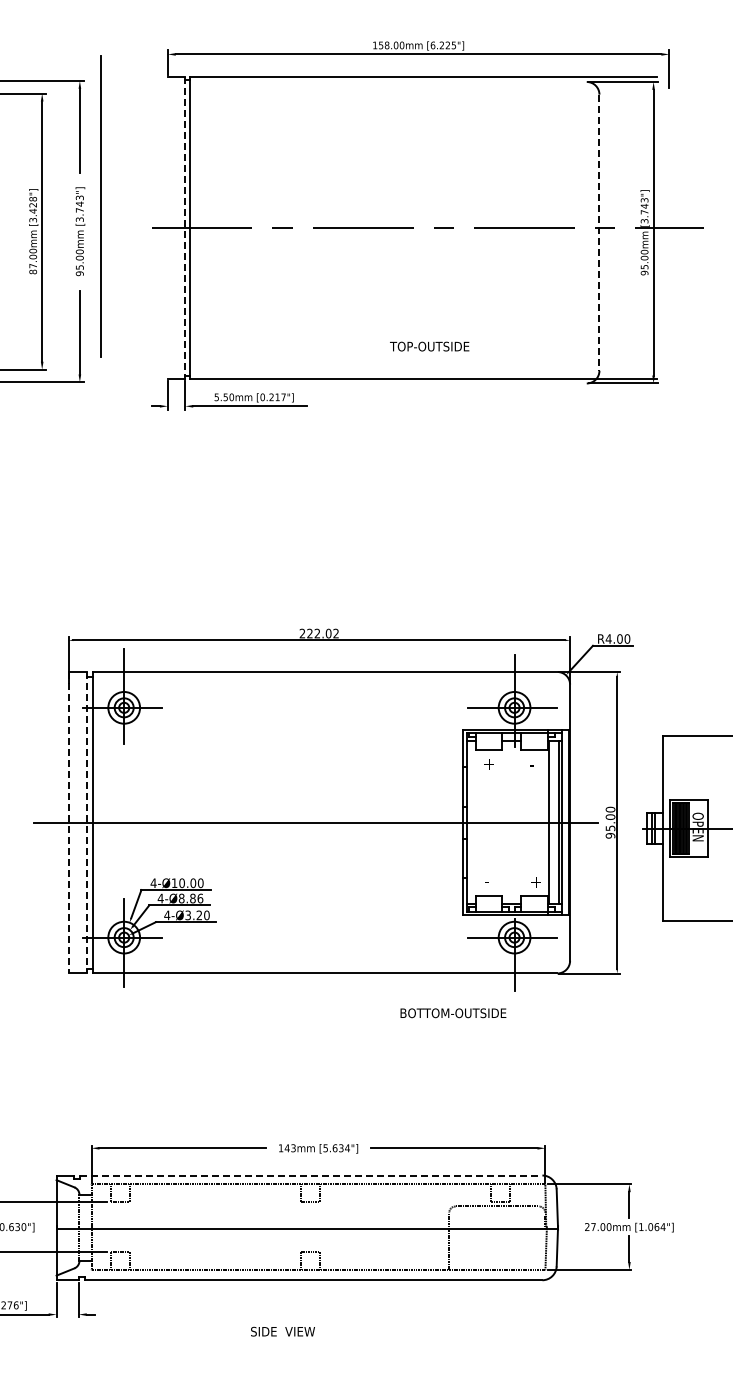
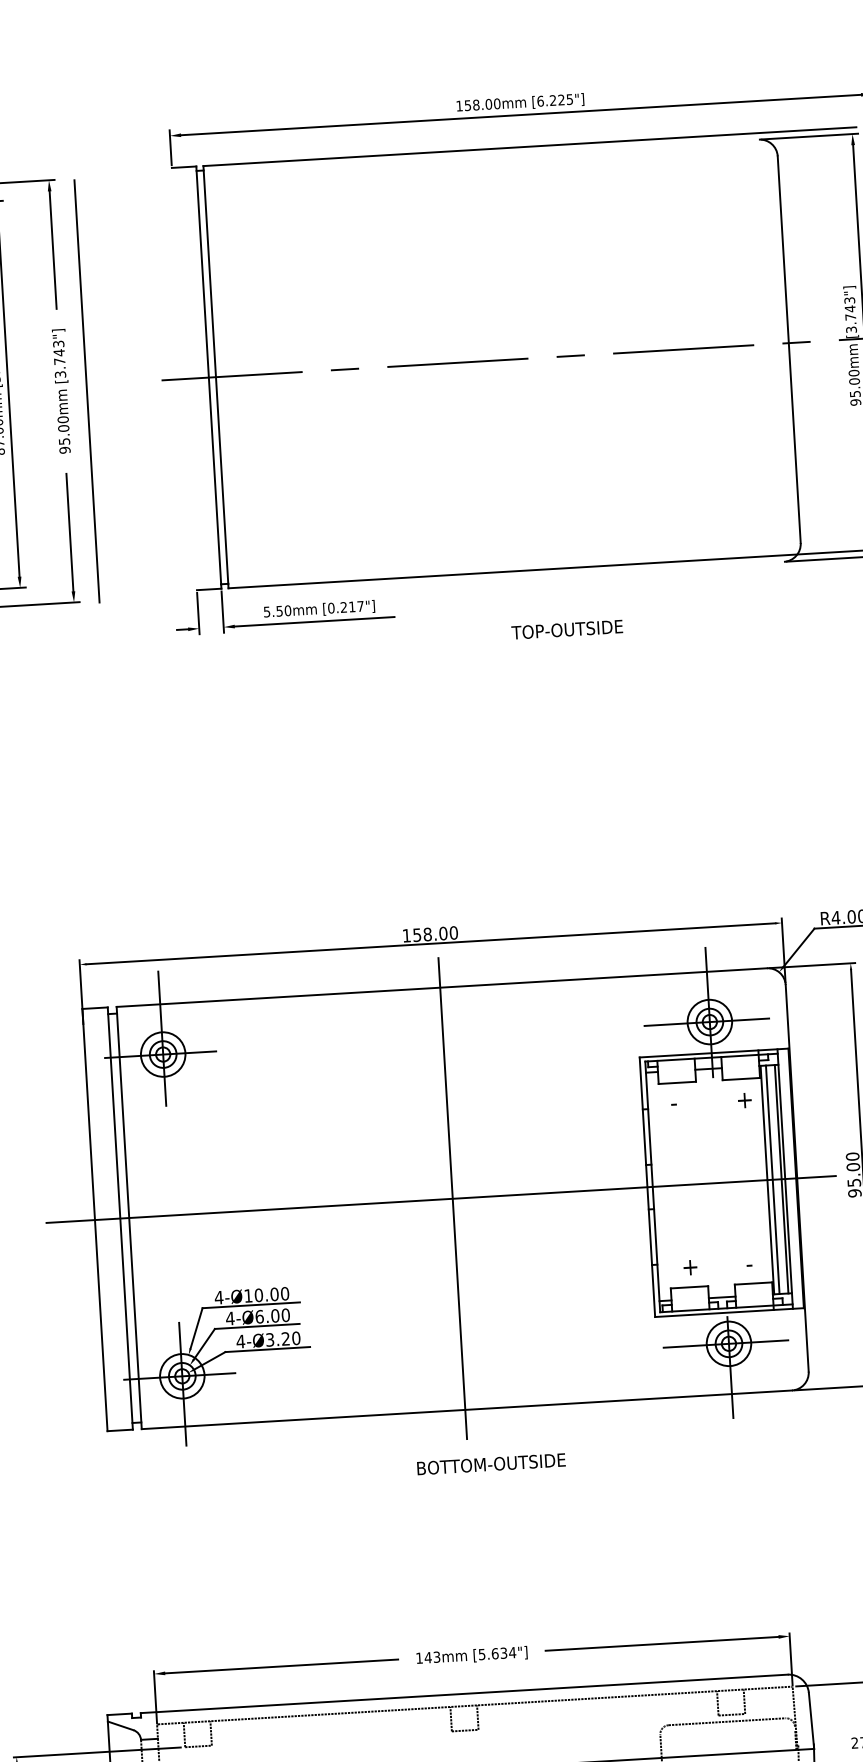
line: (100, 206) -> (86, 391), moved
line: (185, 226) -> (209, 375), dashed -> solid
line: (599, 233) -> (789, 350), dashed -> solid
text: (429, 346) -> (566, 629), moved
text: (319, 633) -> (430, 934), 222.02 -> 158.00
text: (488, 764) -> (678, 1103), + -> -
text: (535, 765) -> (743, 1101), - -> +
line: (68, 822) -> (94, 1219), dashed -> solid
line: (86, 822) -> (119, 1218), dashed -> solid
line: (324, 822) -> (453, 1198), added
line: (552, 822) -> (772, 1179), added
text: (489, 881) -> (689, 1267), - -> +
text: (535, 882) -> (753, 1264), + -> -
text: (190, 898) -> (271, 1316), 4-Ø8.86 -> 4-Ø6.00
text: (453, 1013) -> (491, 1464), moved
line: (311, 1175) -> (464, 1693), dashed -> solid

